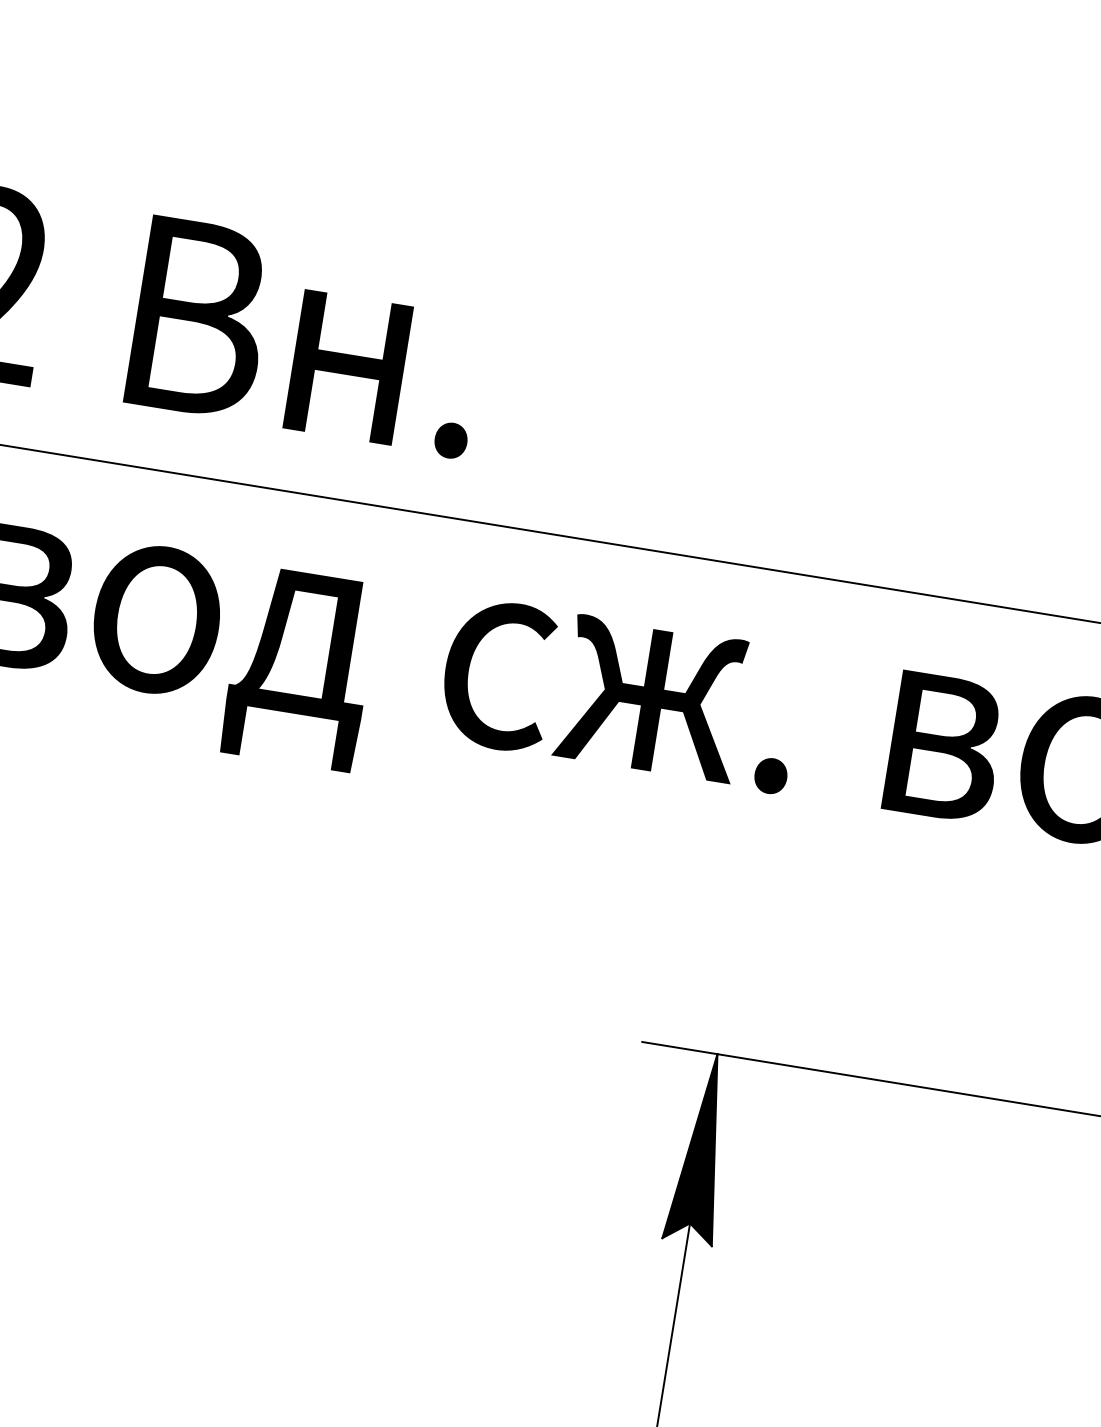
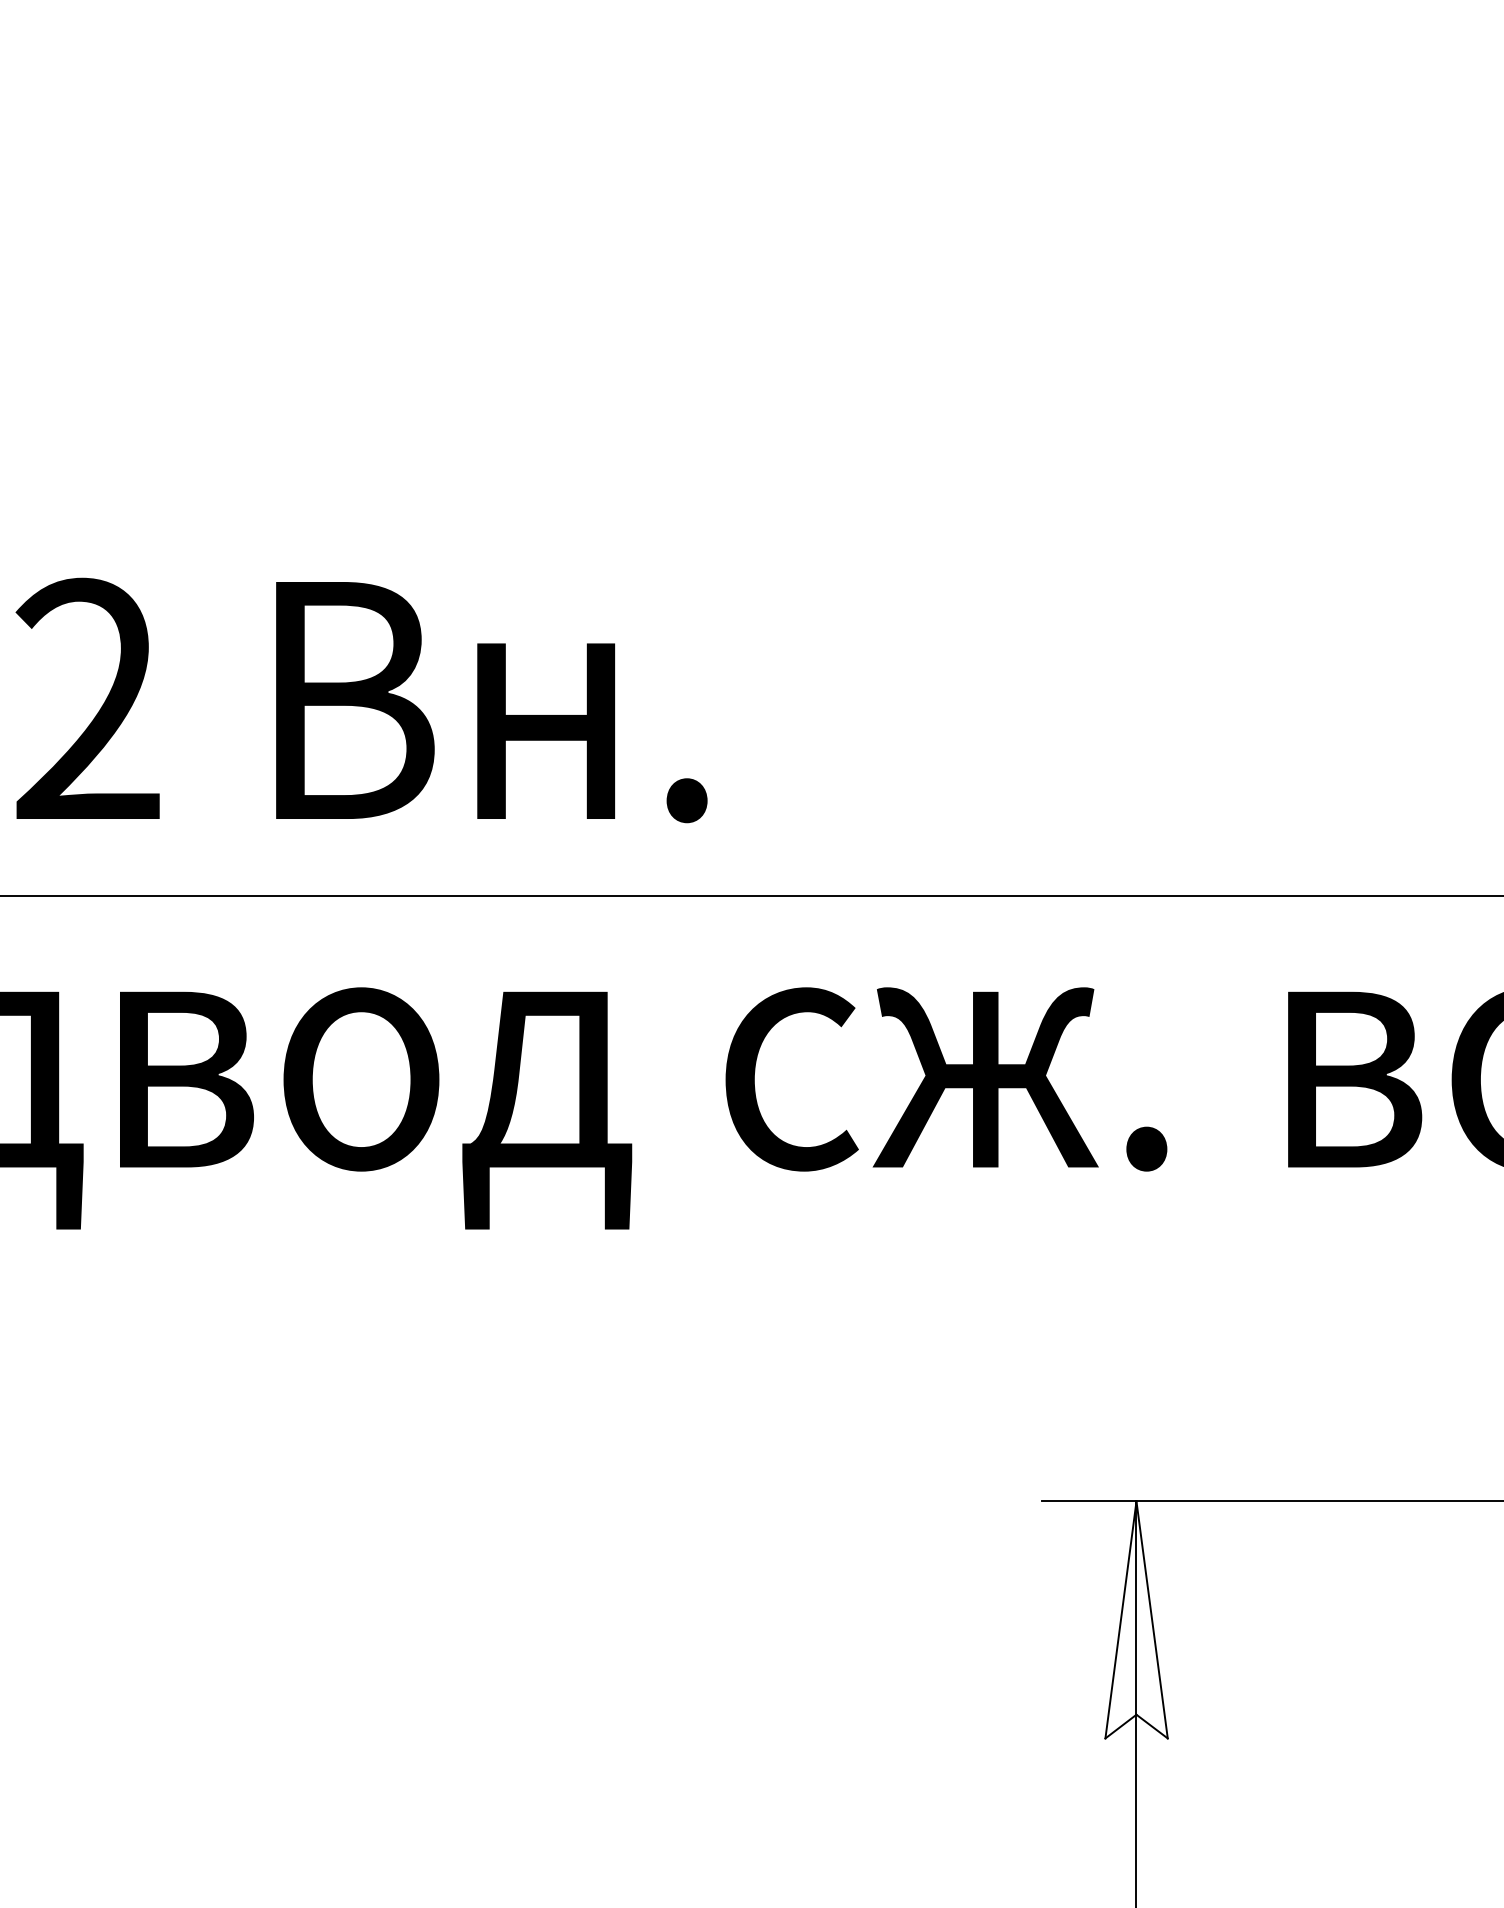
fill: (702, 1147) -> (1136, 1619), removed

